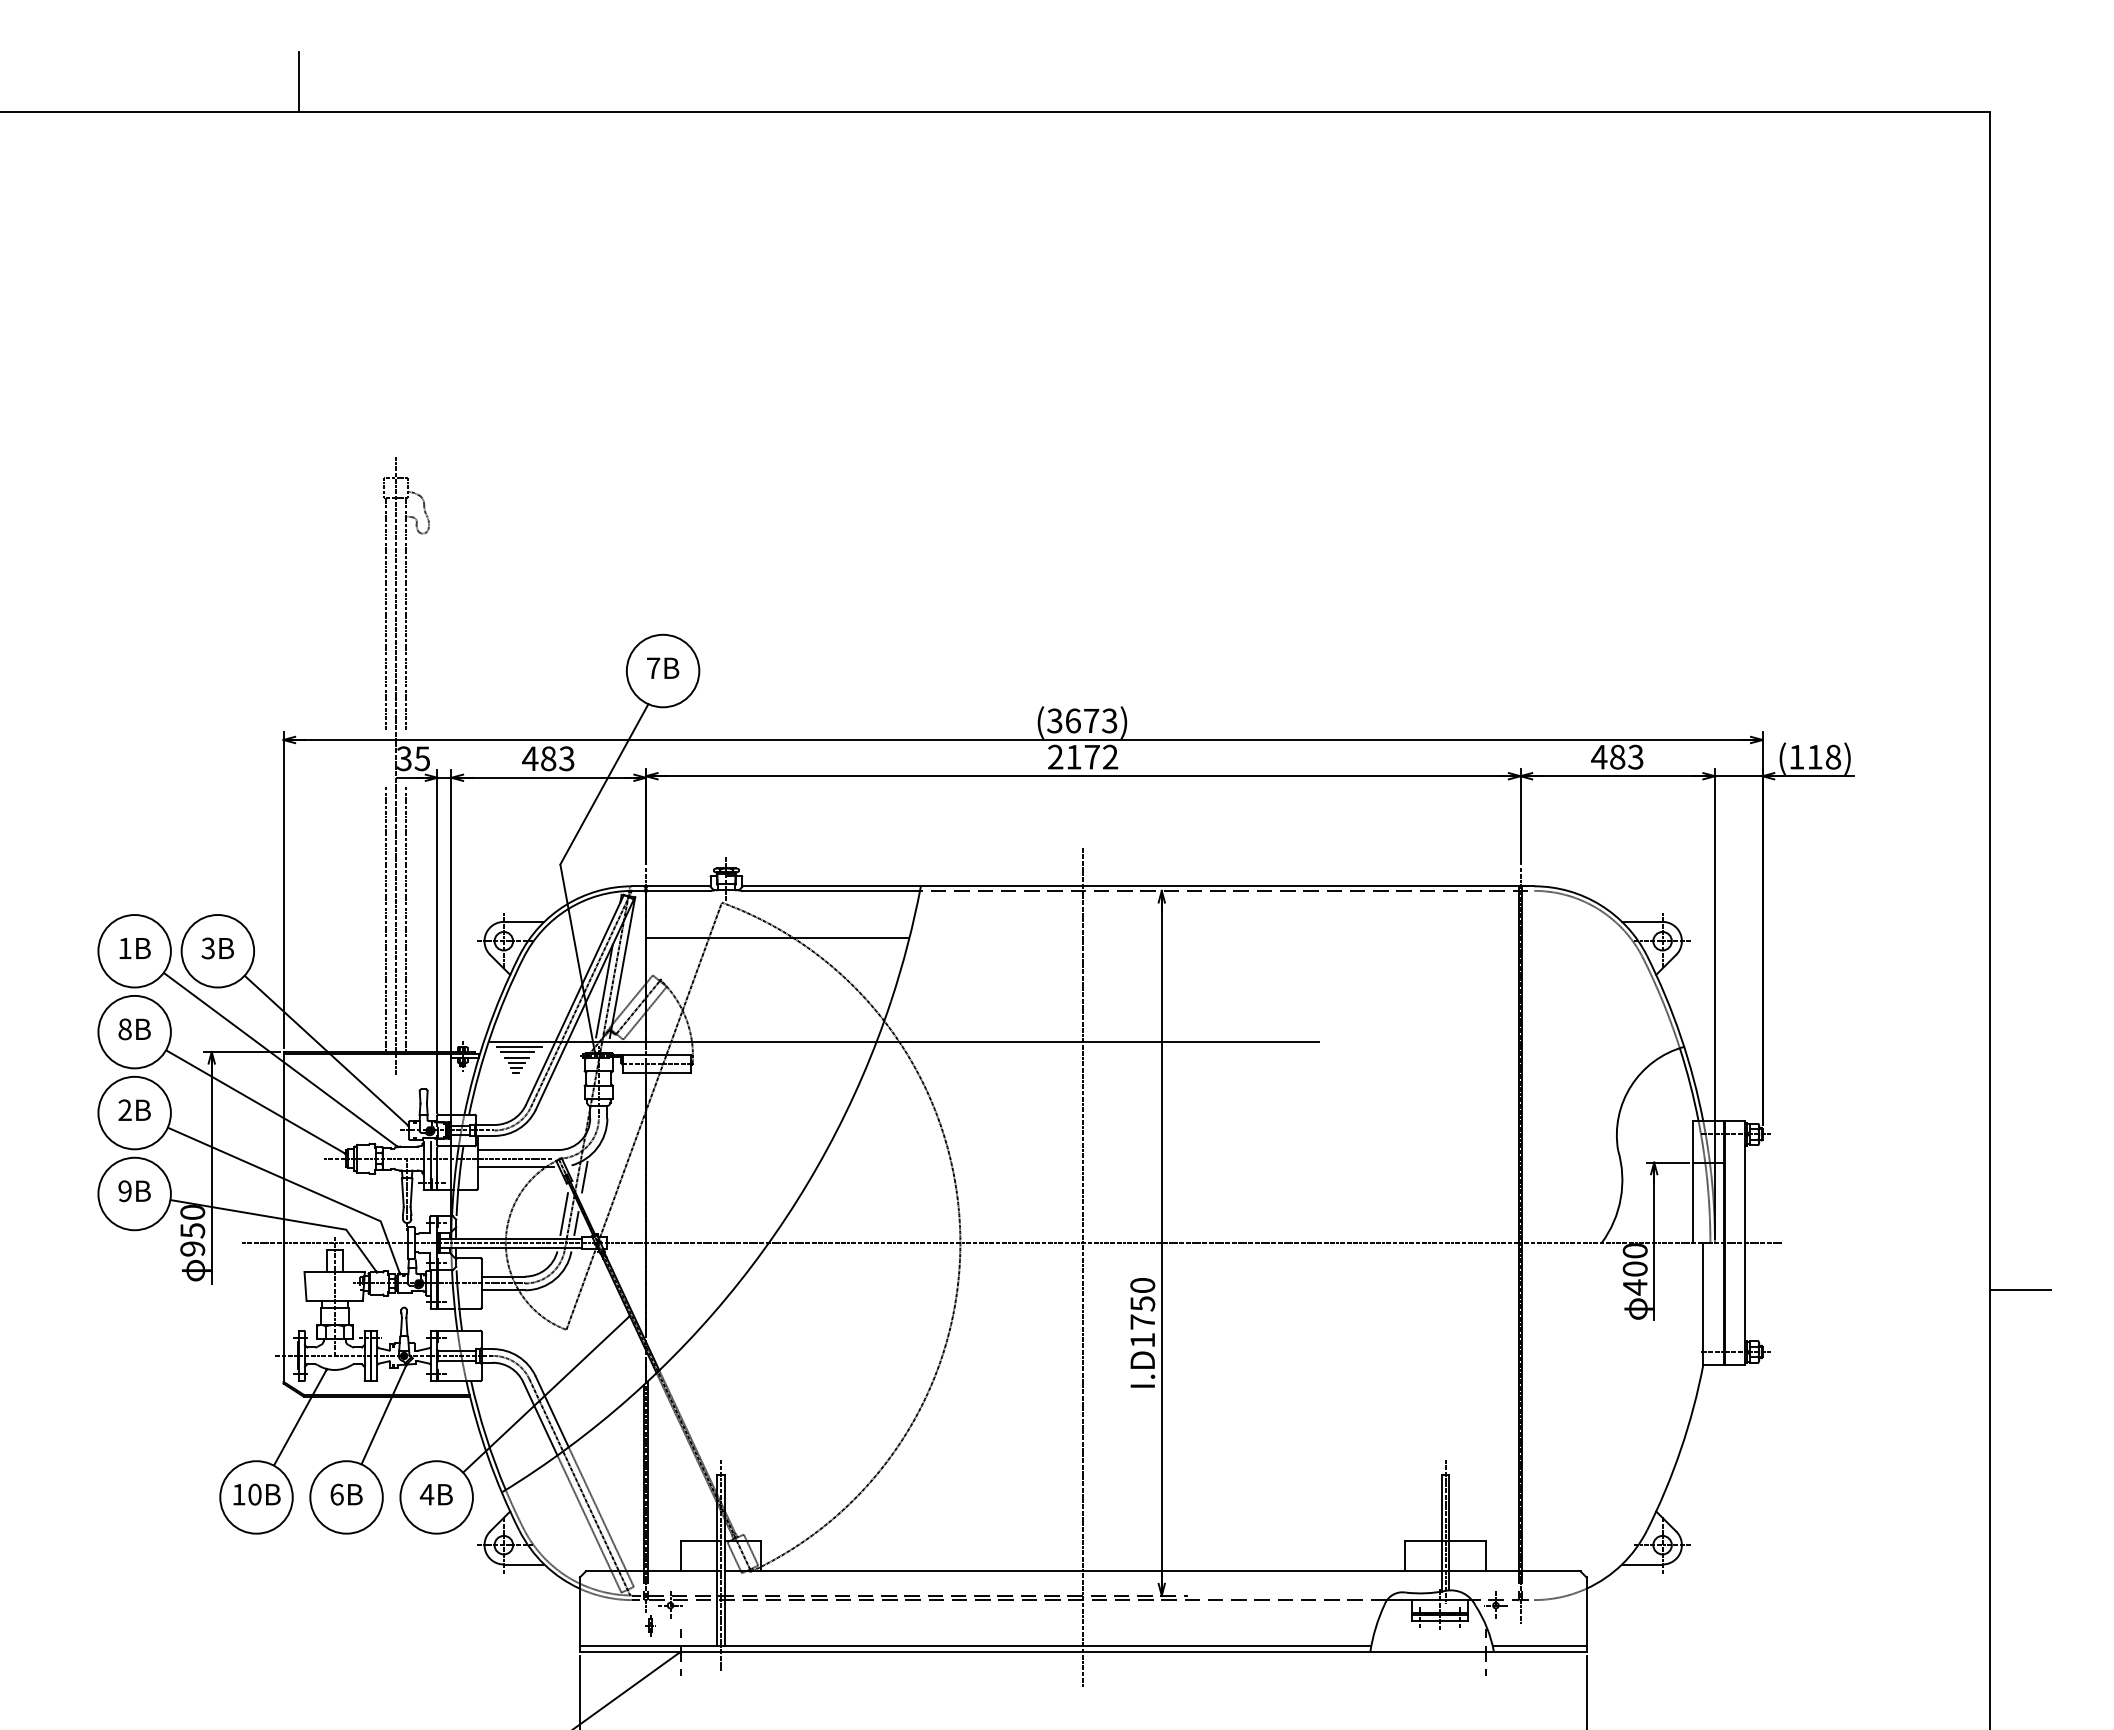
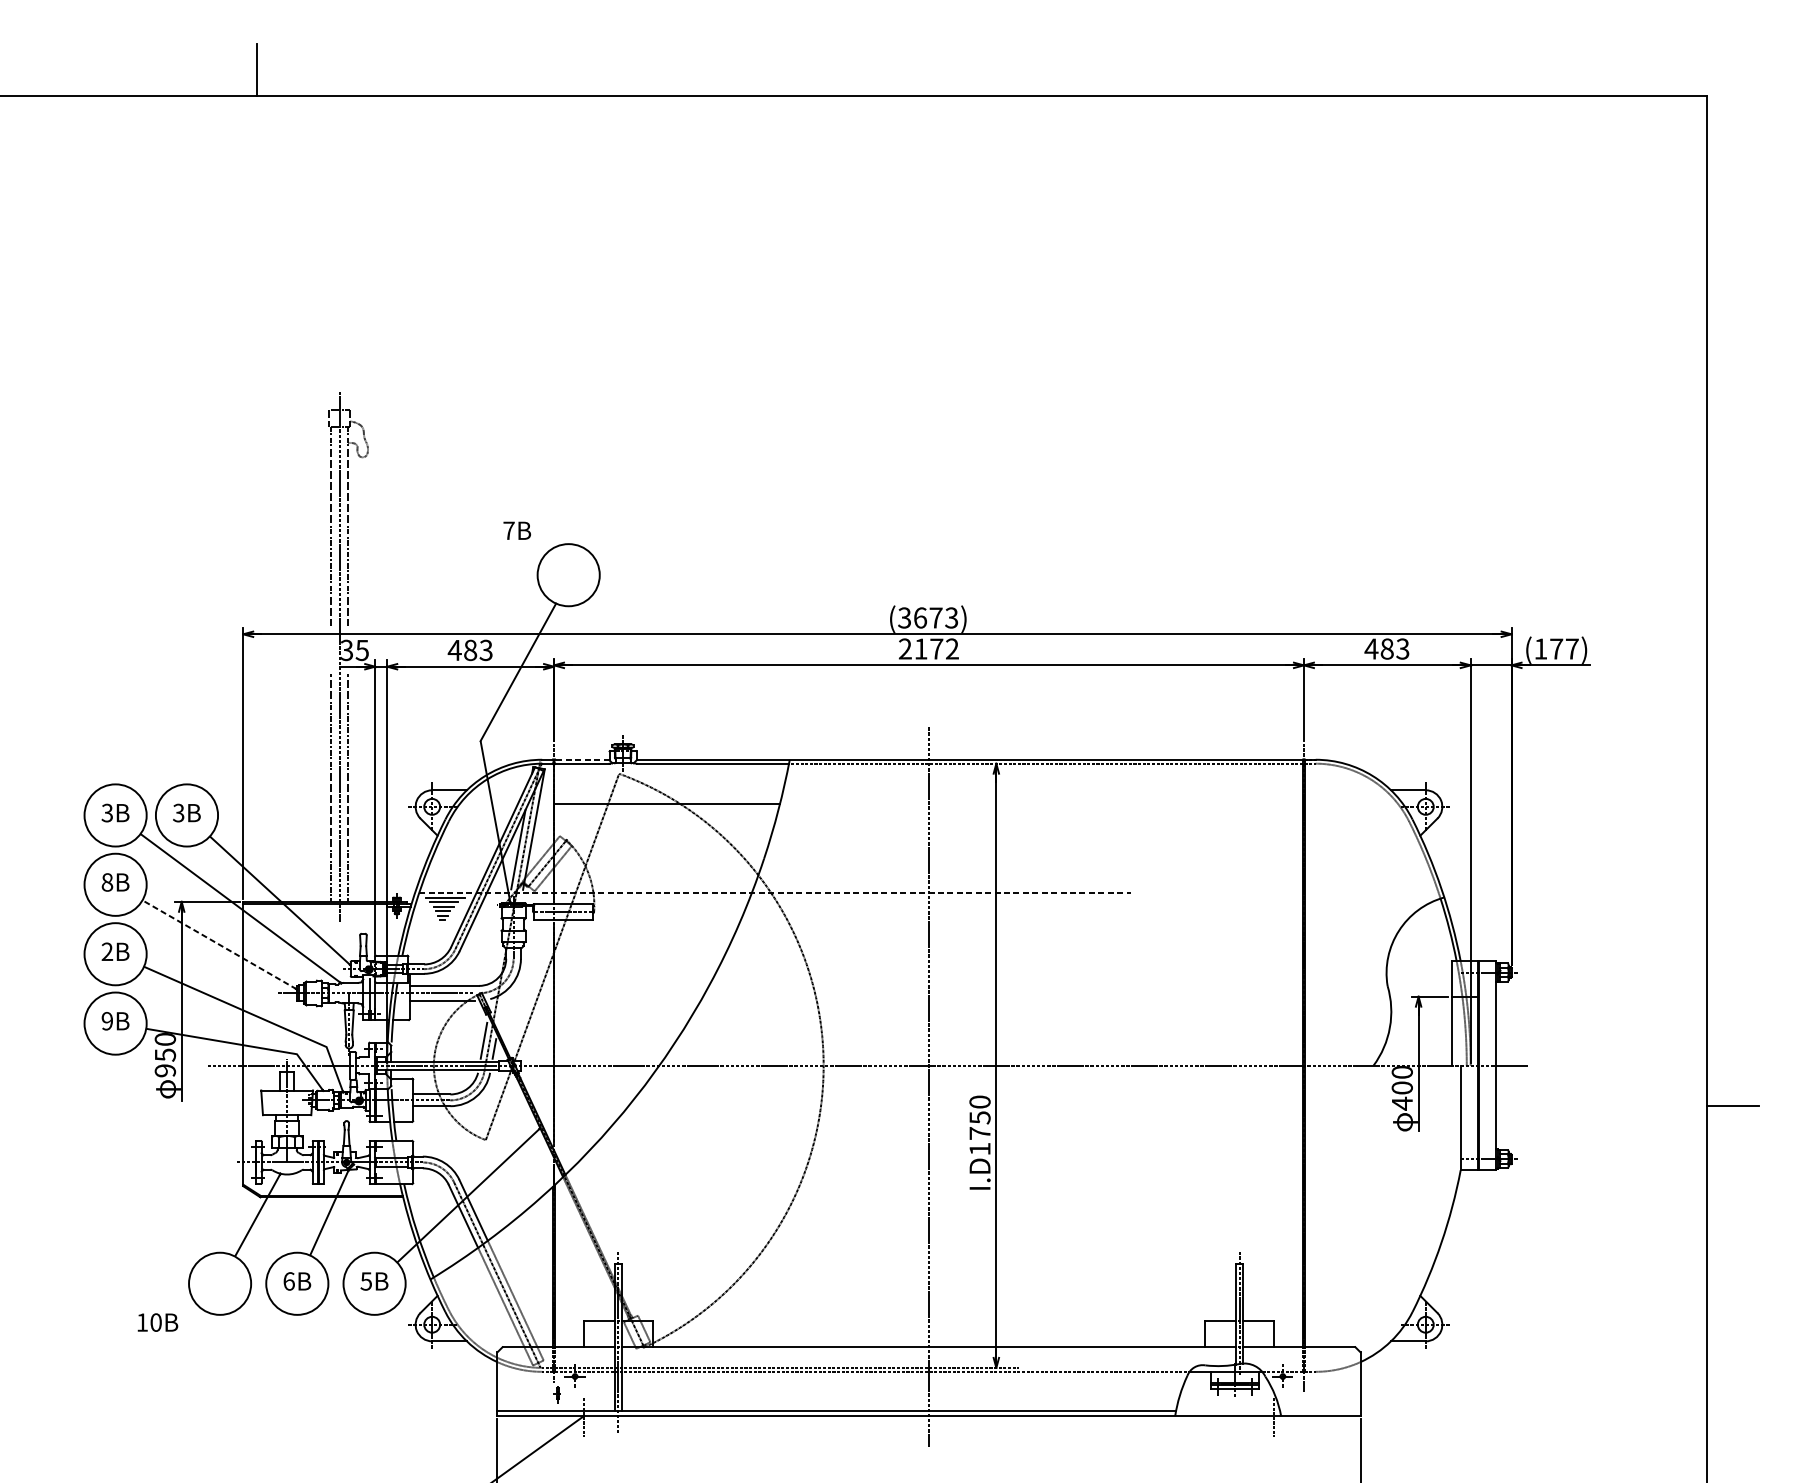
text: (663, 667) -> (517, 530), moved
text: (1824, 756) -> (1564, 648), (118) -> (177)
line: (679, 886) -> (582, 759), solid -> dashed
text: (124, 948) -> (106, 813), 1B -> 3B
line: (904, 1041) -> (775, 892), solid -> dashed
line: (256, 1102) -> (220, 945), solid -> dashed
line: (584, 1176) -> (501, 1008), removed
text: (256, 1494) -> (157, 1322), moved
text: (426, 1494) -> (365, 1281), 4B -> 5B
line: (1539, 1645) -> (1320, 1410), removed

